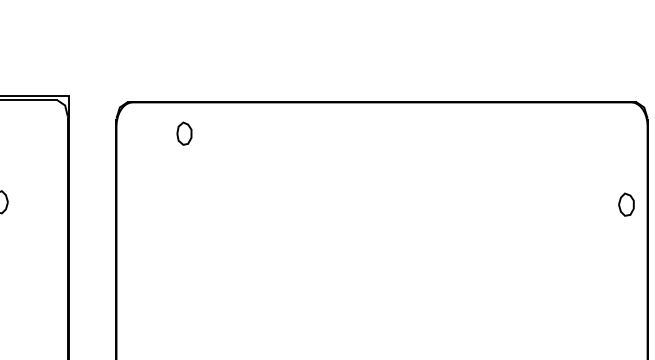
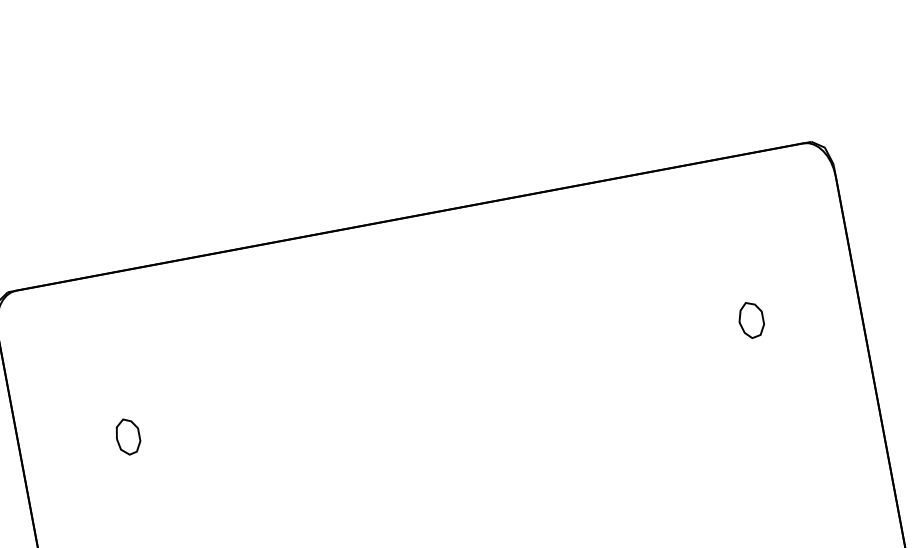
part: (184, 133) -> (128, 436), moved
part: (626, 204) -> (751, 319), moved

